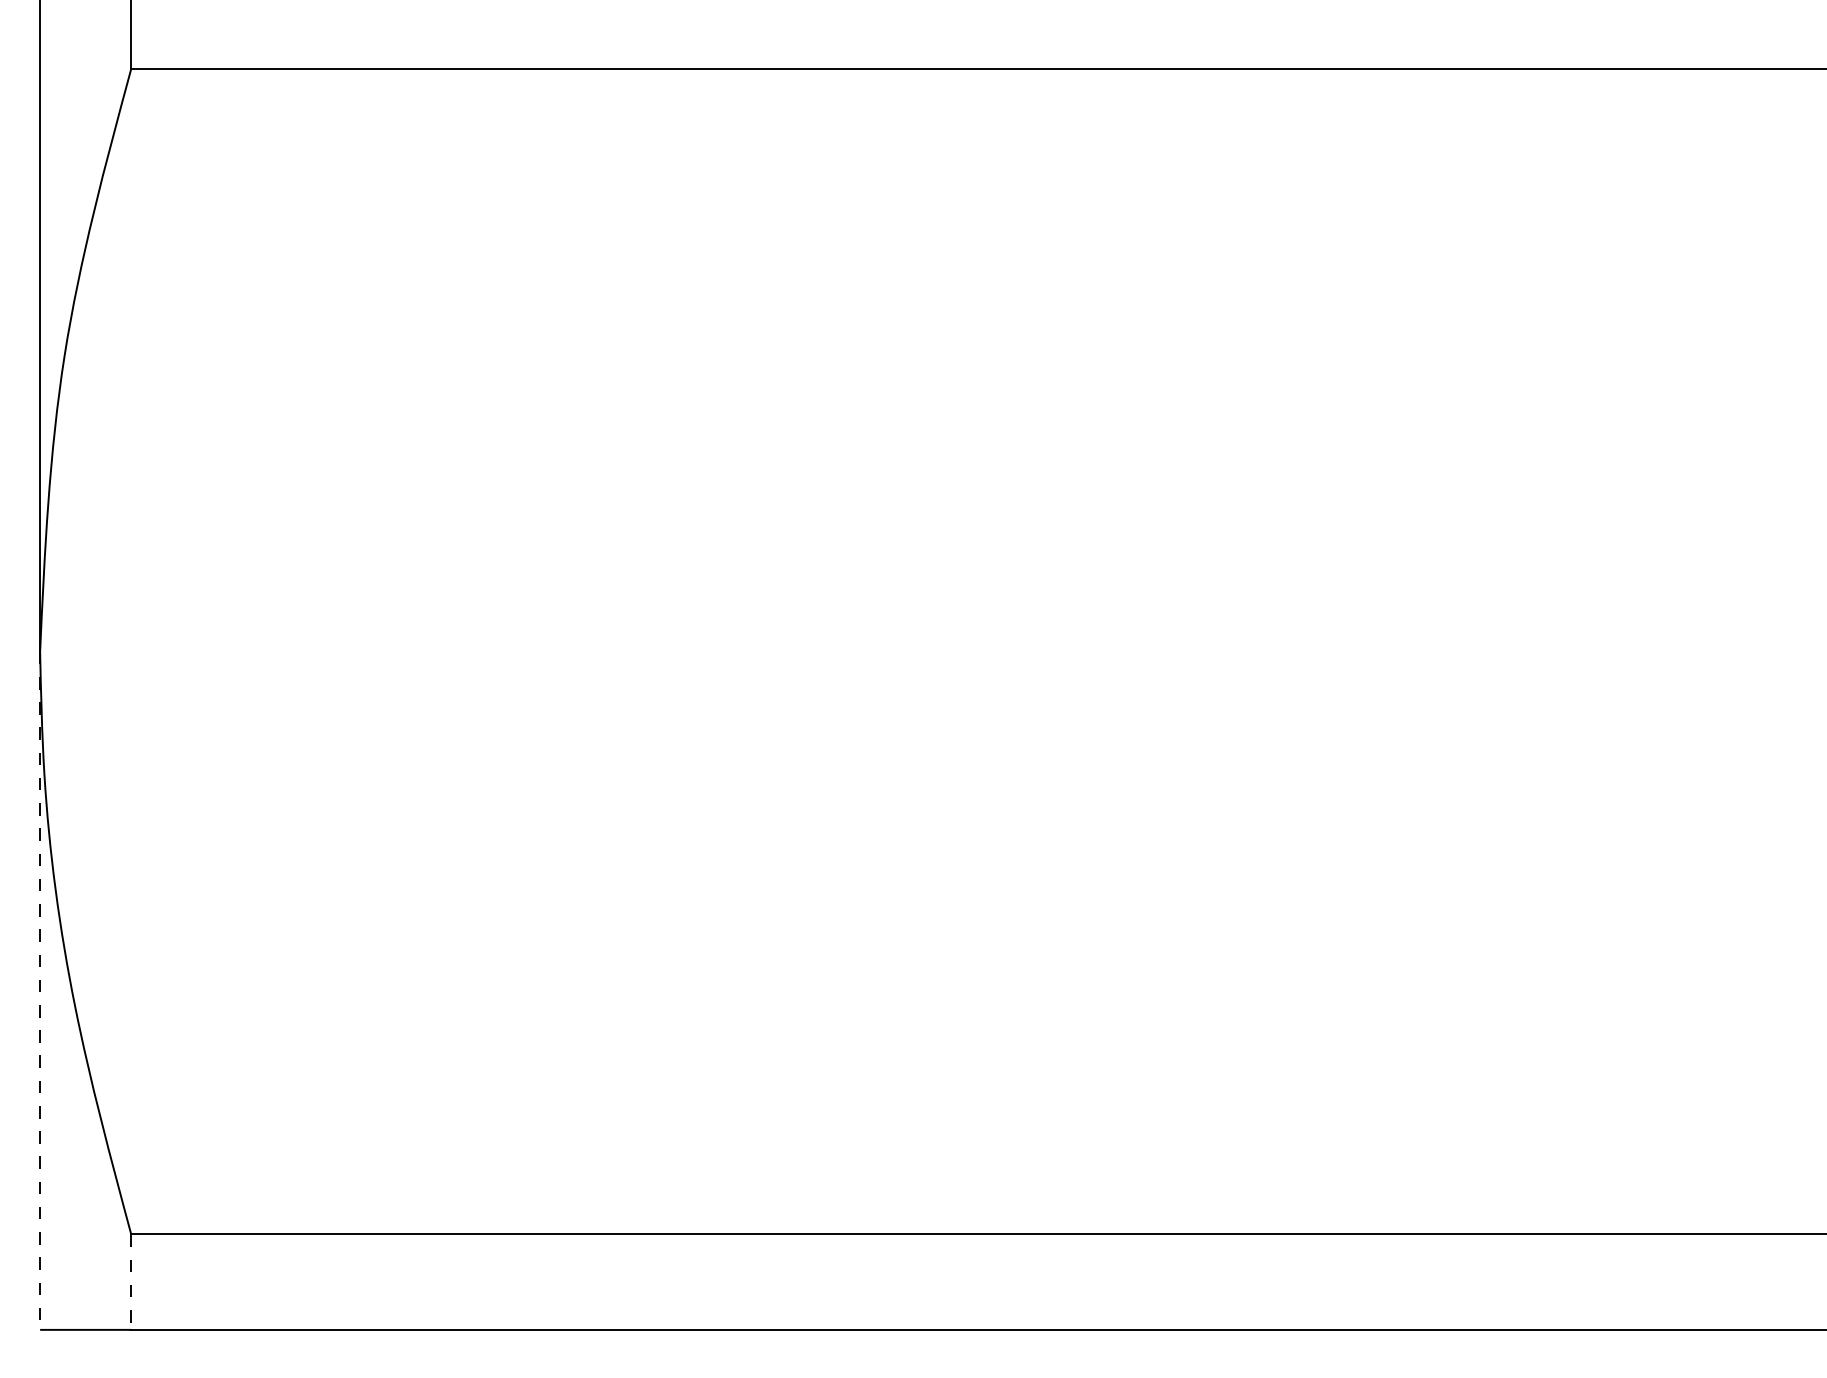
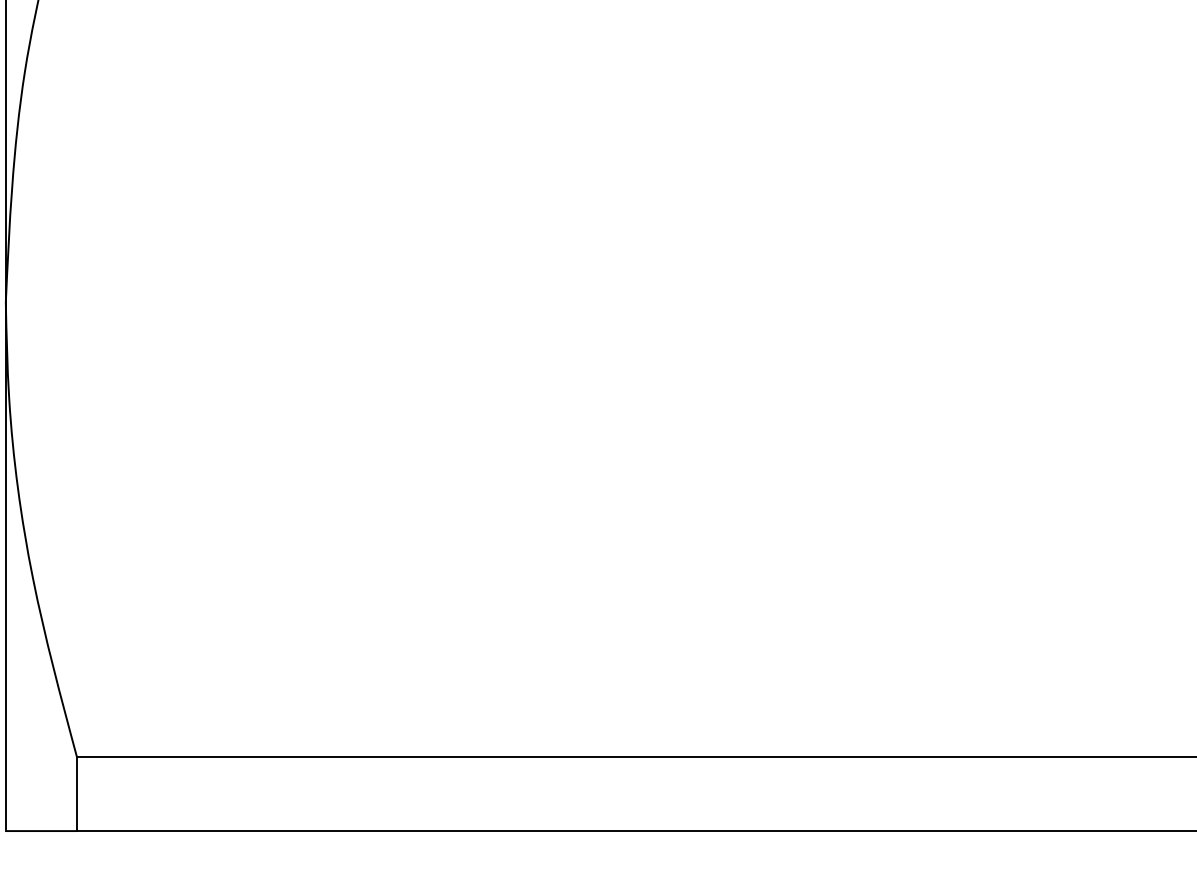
line: (40, 991) -> (6, 567), dashed -> solid
line: (131, 1282) -> (77, 794), dashed -> solid

